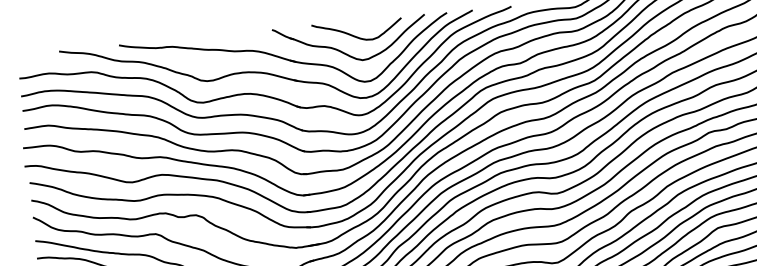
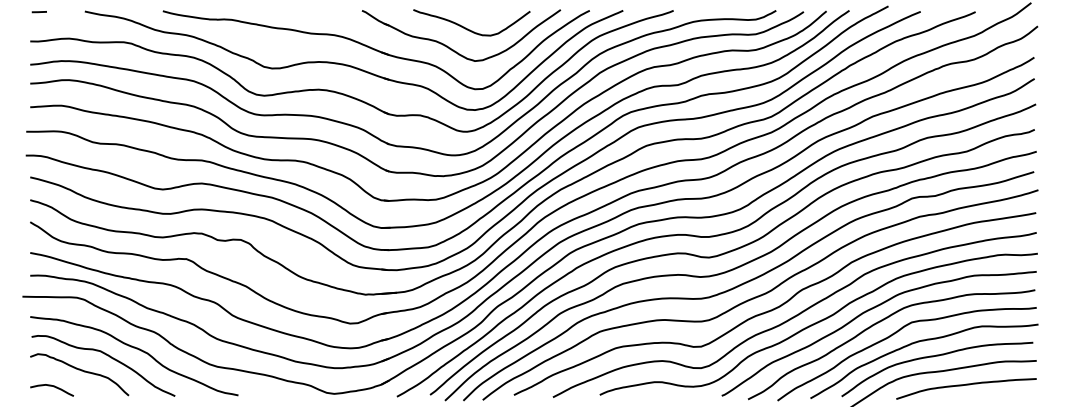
line: (23, 55) -> (38, 12), added

